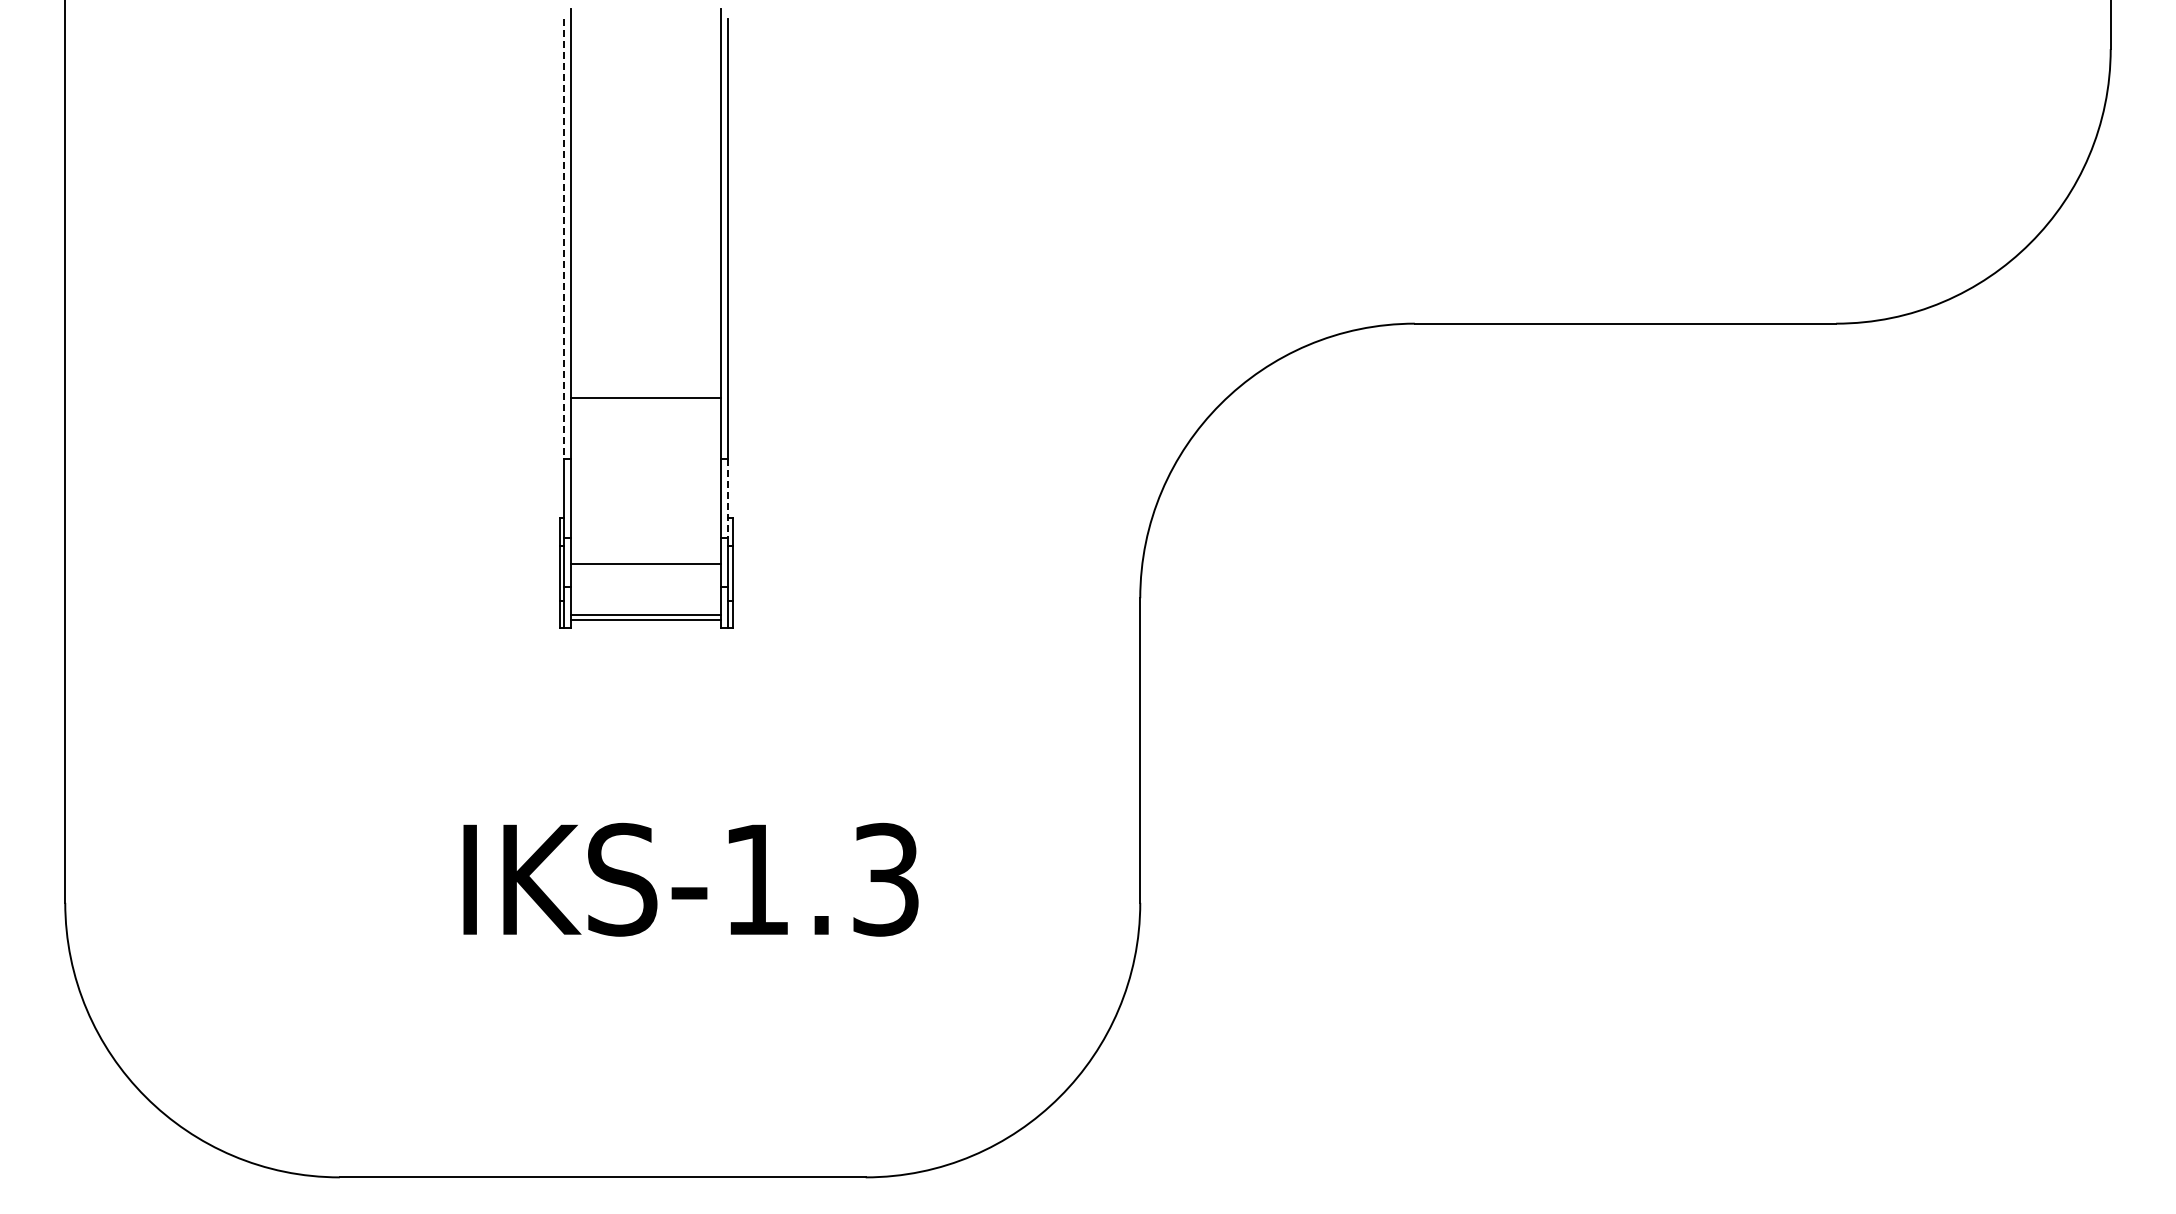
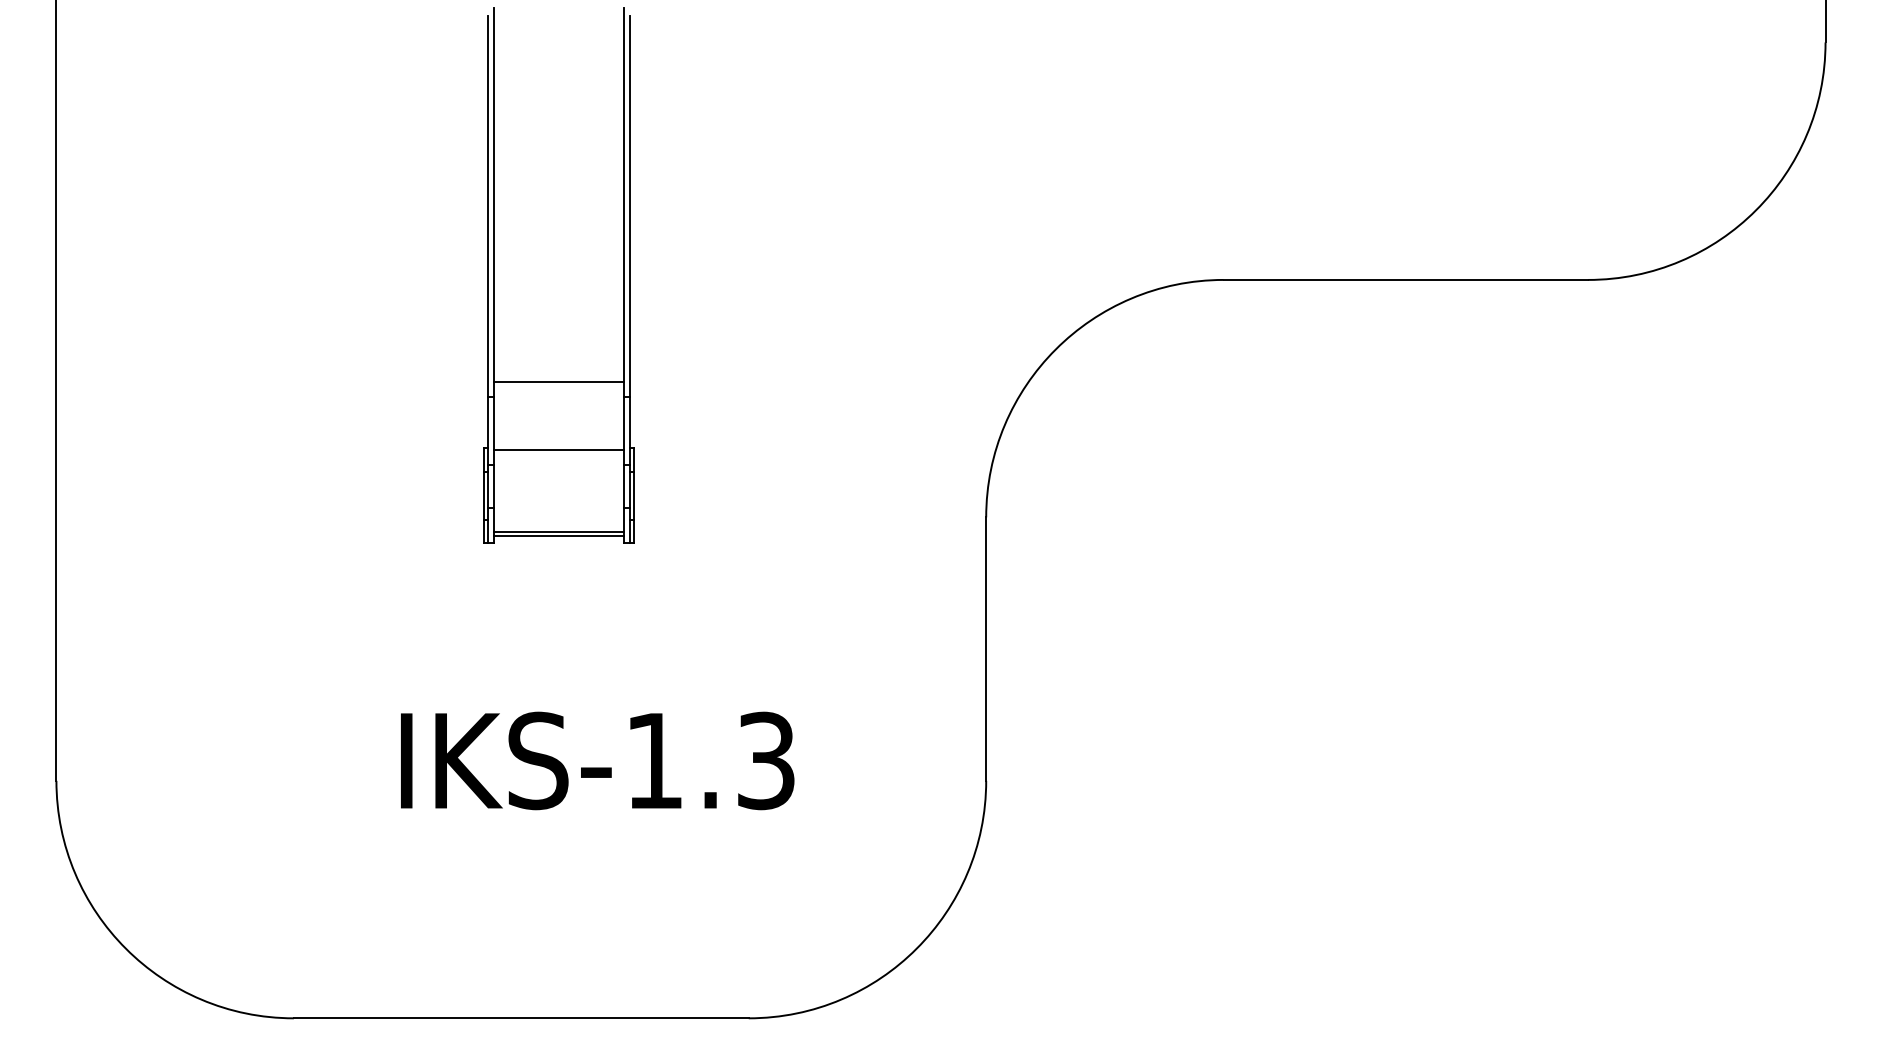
line: (563, 239) -> (487, 207), dashed -> solid
line: (646, 397) -> (559, 381), moved
line: (728, 498) -> (630, 431), dashed -> solid
line: (646, 563) -> (559, 450), moved

